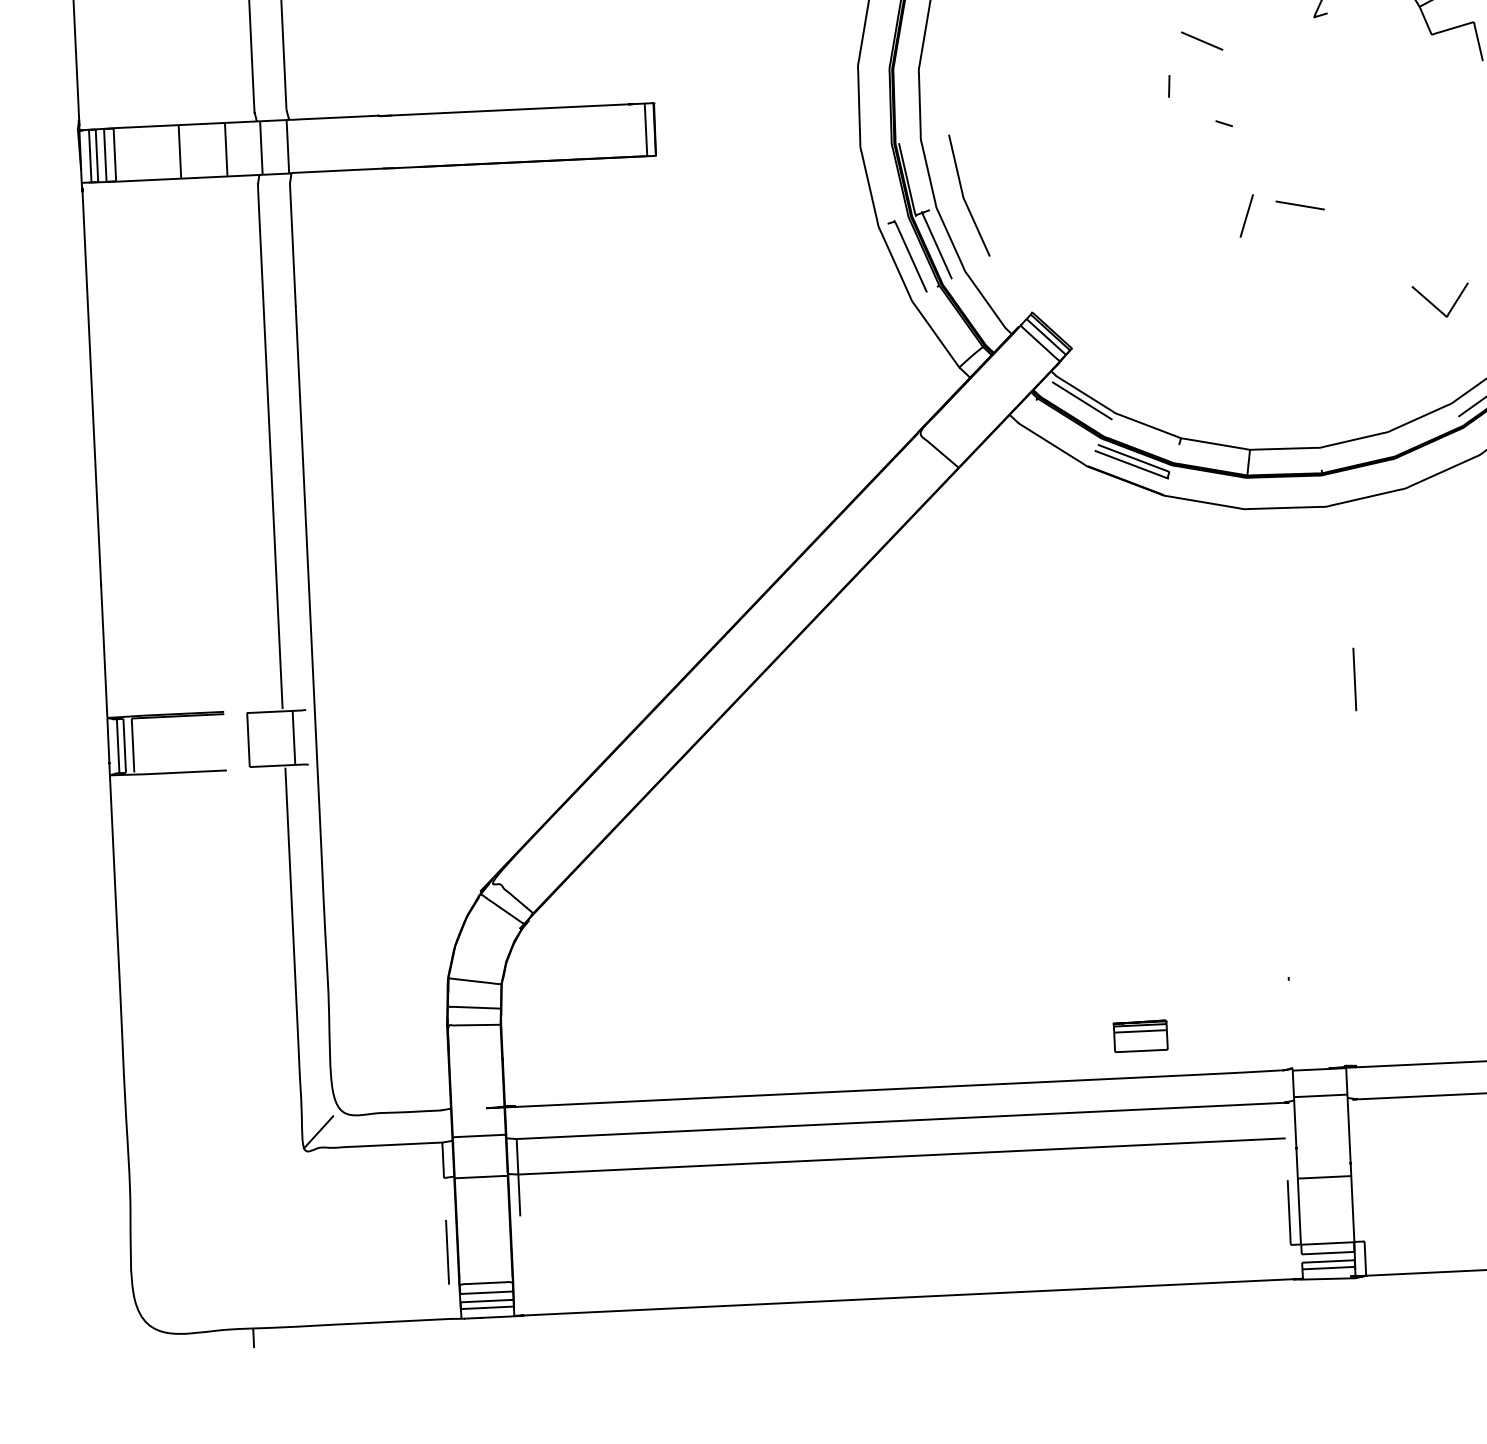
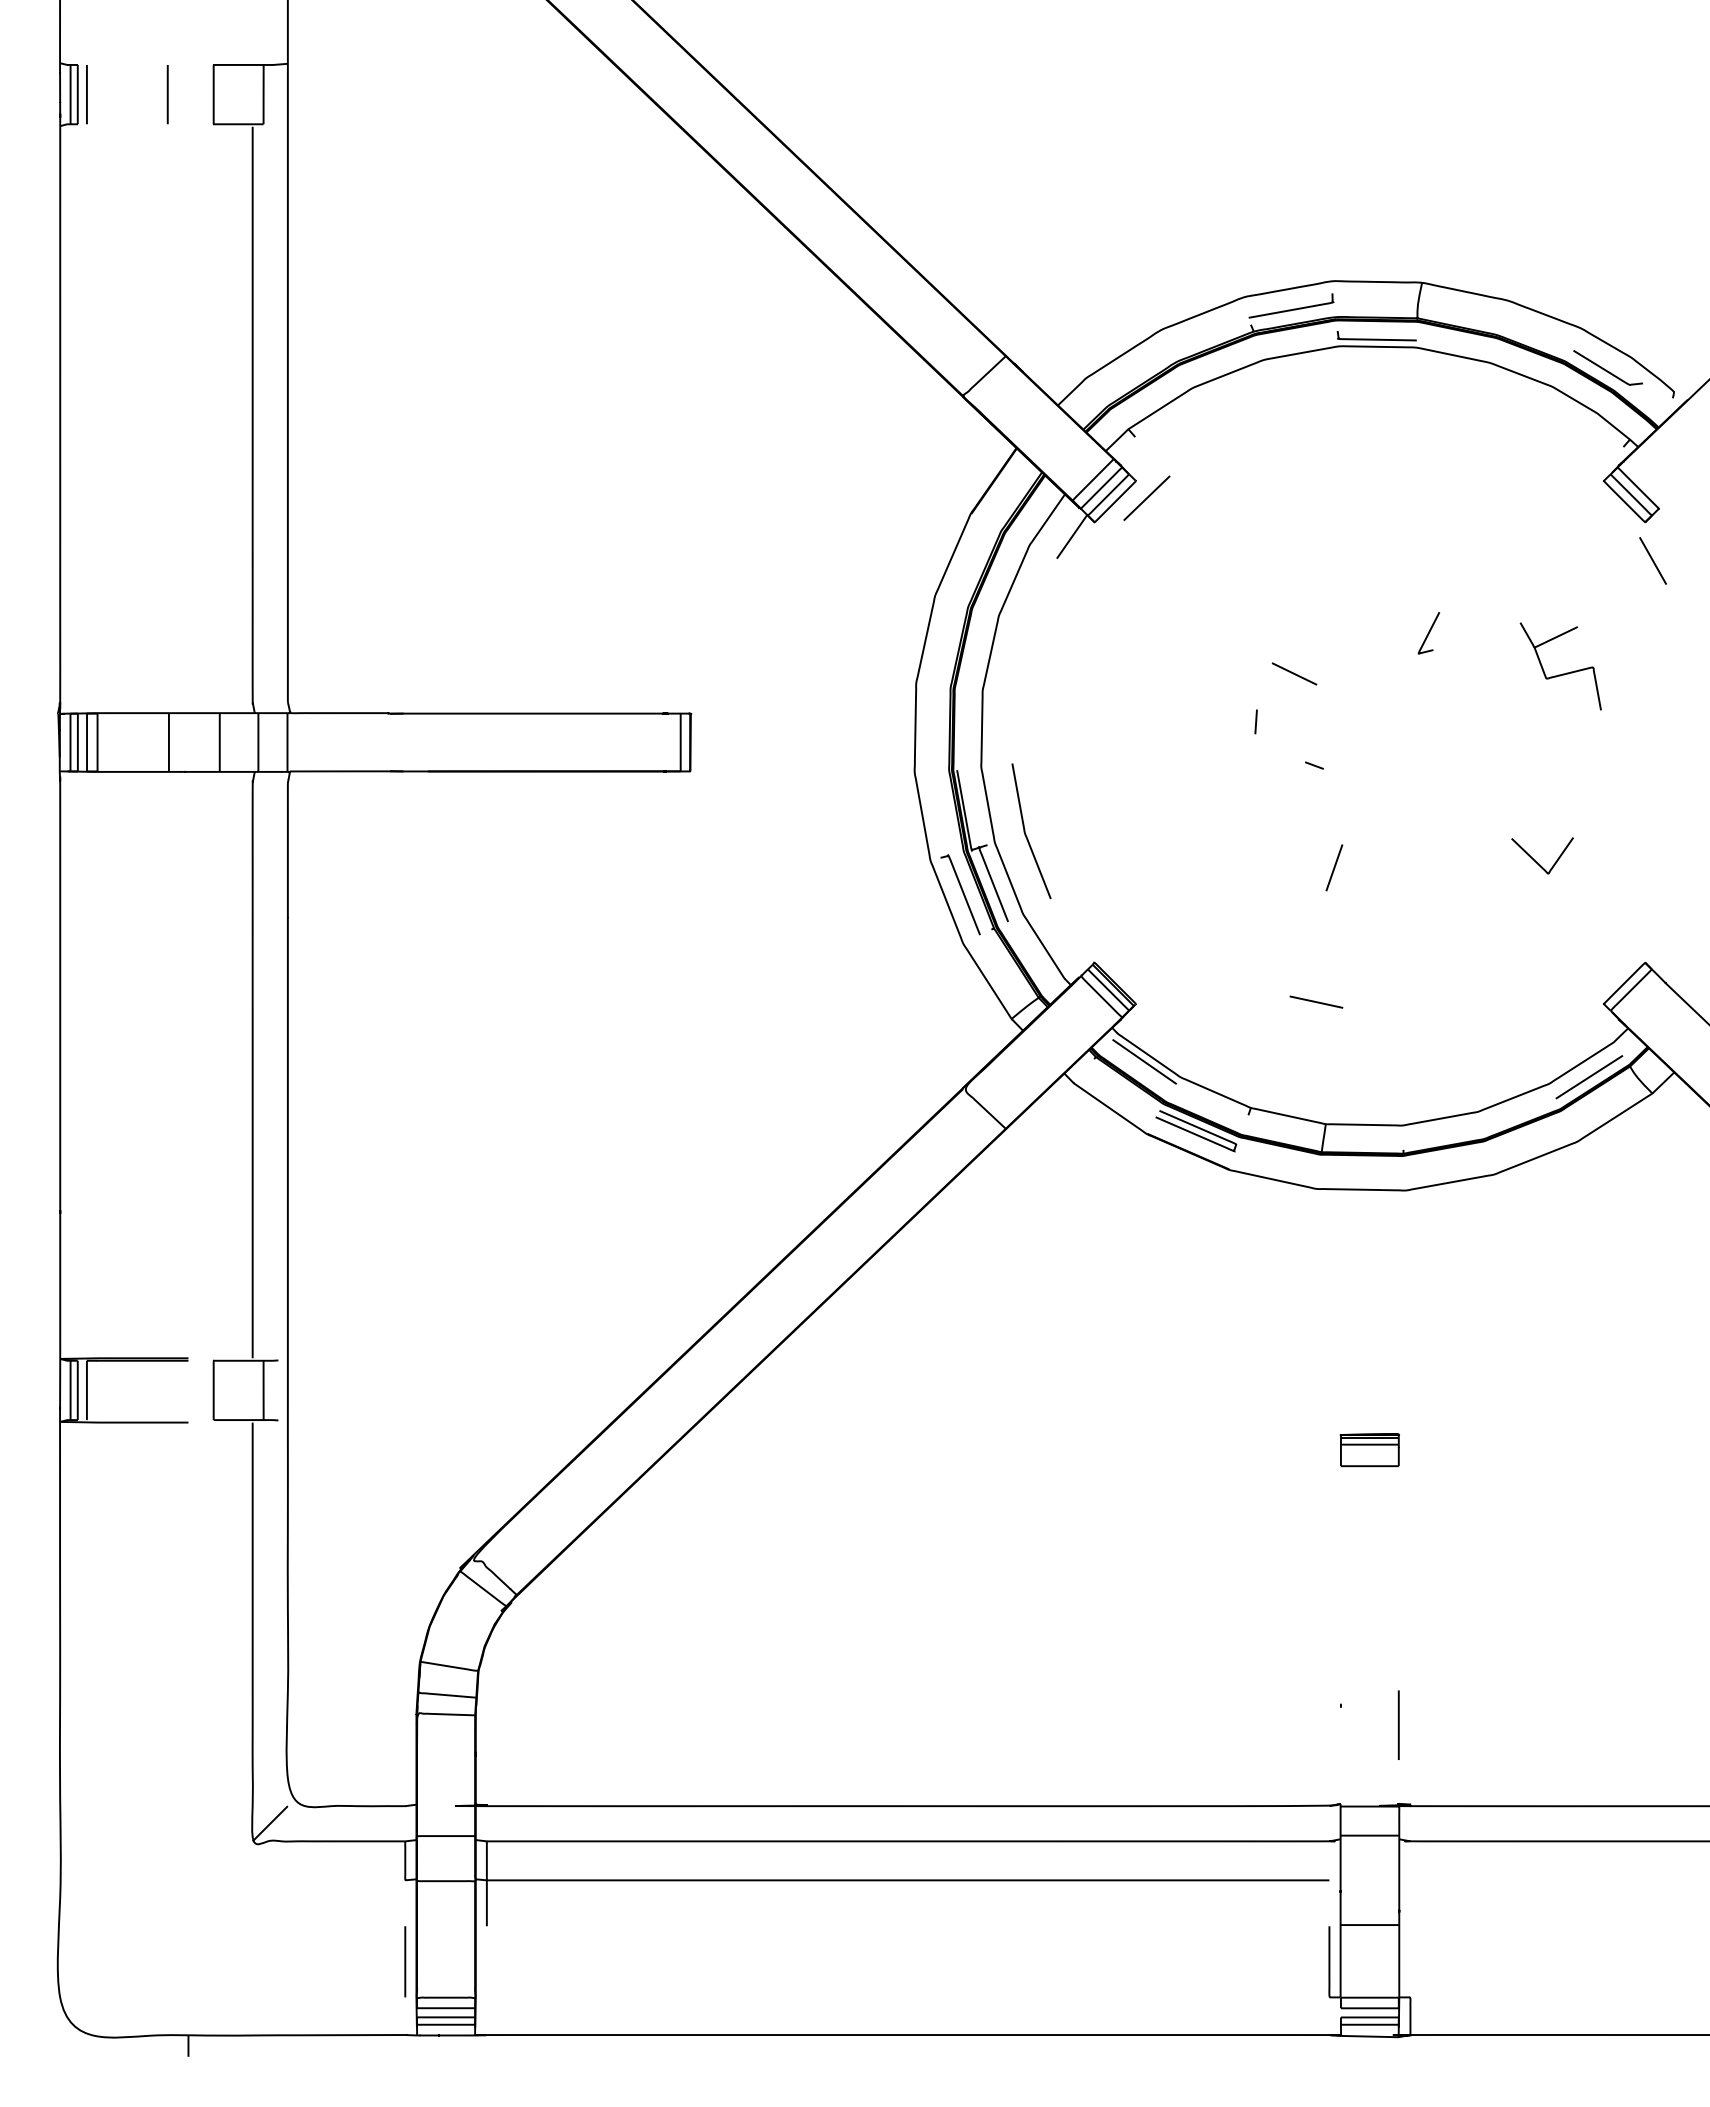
line: (1300, 204) -> (1316, 1001), moved
curve: (1437, 307) -> (1538, 862), moved
line: (1354, 678) -> (1398, 1724), moved
part: (1140, 1036) -> (1369, 1450), moved

